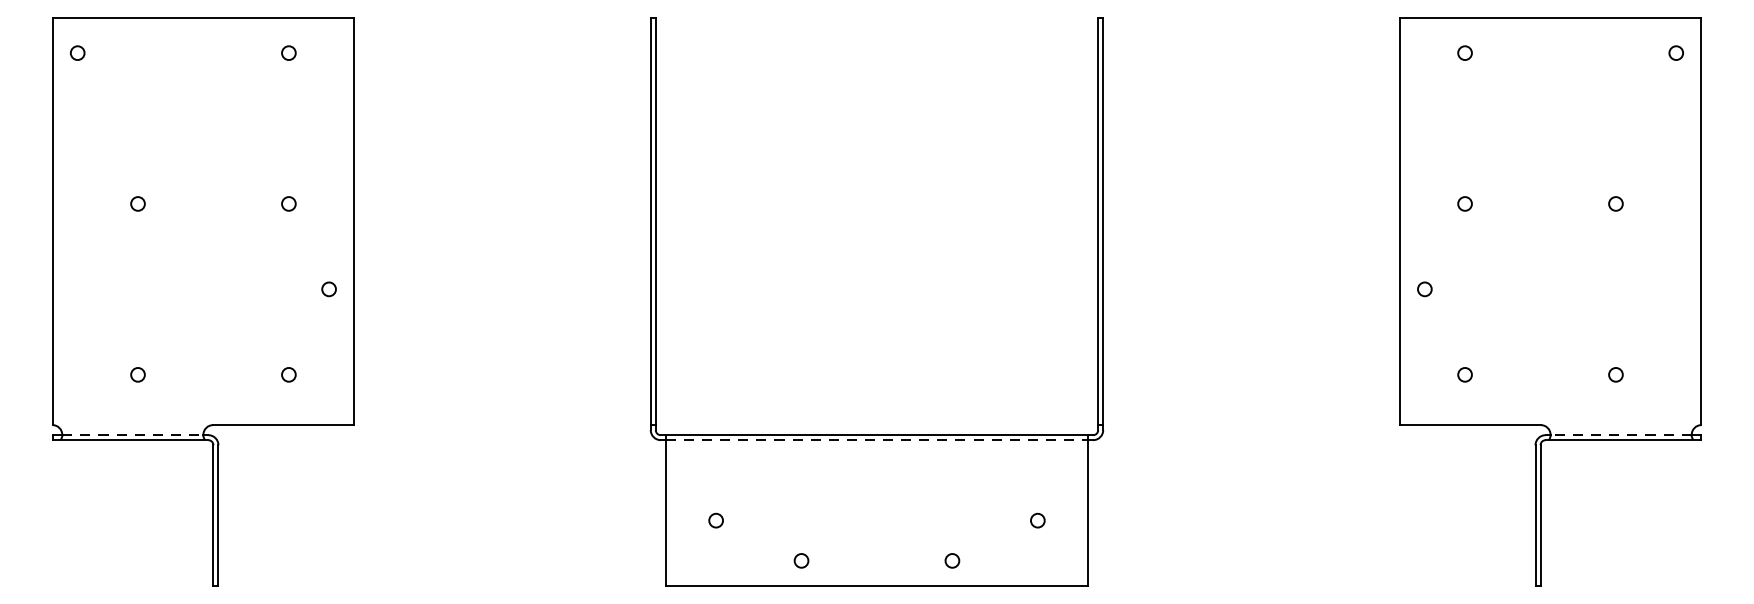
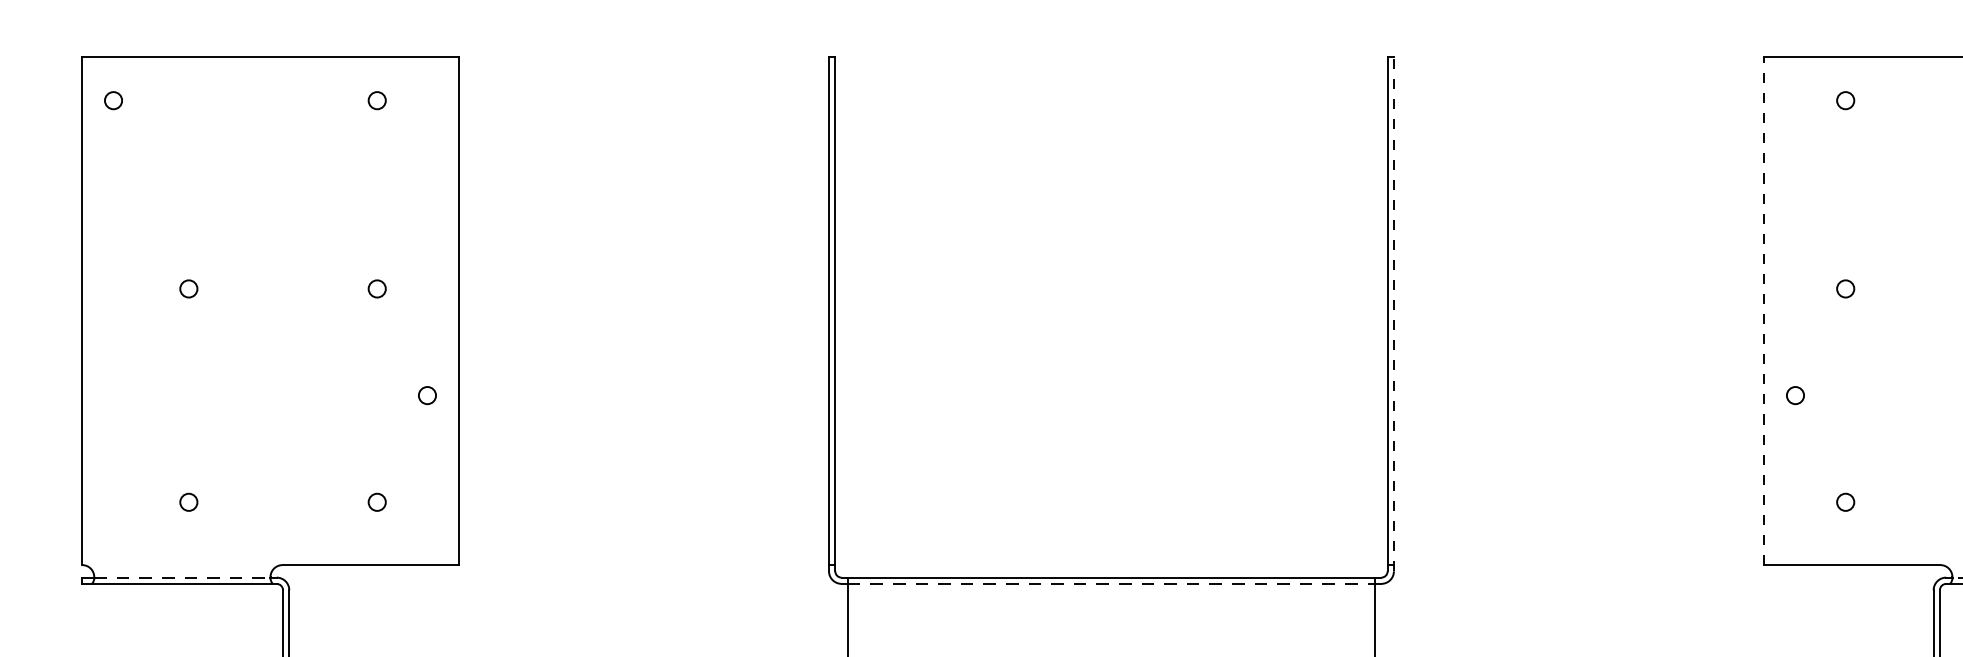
line: (1399, 221) -> (1763, 310), solid -> dashed
line: (1103, 223) -> (1394, 313), solid -> dashed

